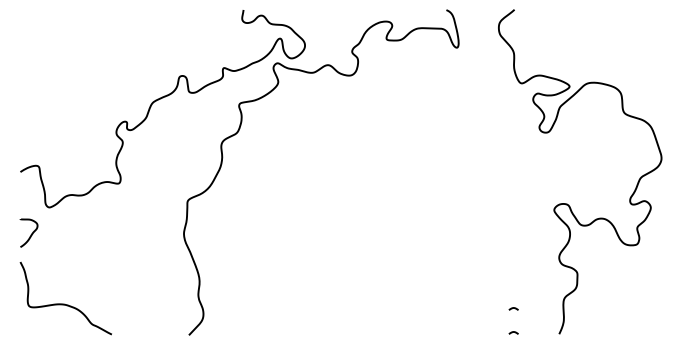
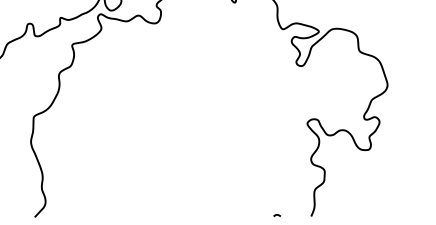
curve: (513, 308) -> (277, 197), removed

